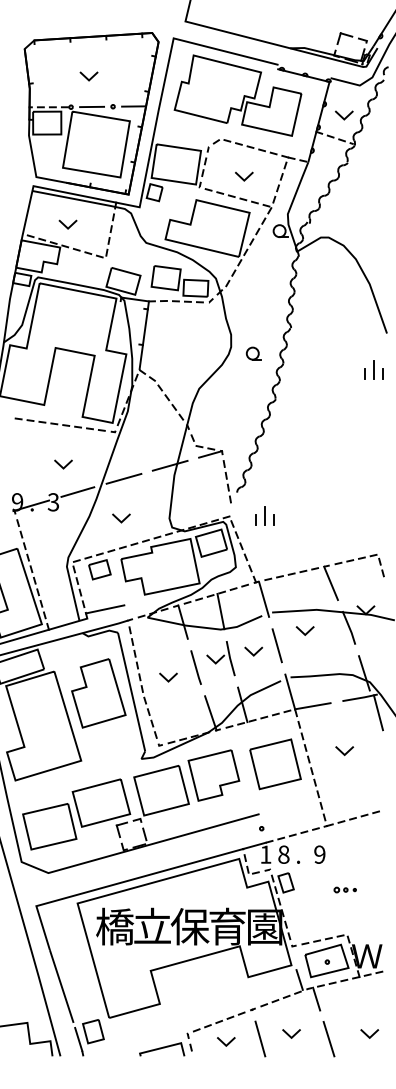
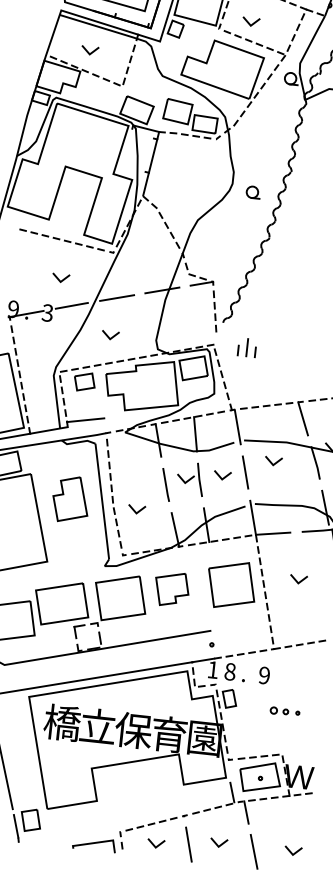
line: (242, 177) -> (249, 22), moved
line: (166, 678) -> (134, 510), moved
part: (98, 693) -> (70, 499), size x0.7
part: (213, 775) -> (171, 589), size x0.7
part: (344, 889) -> (284, 711), size x1.4

